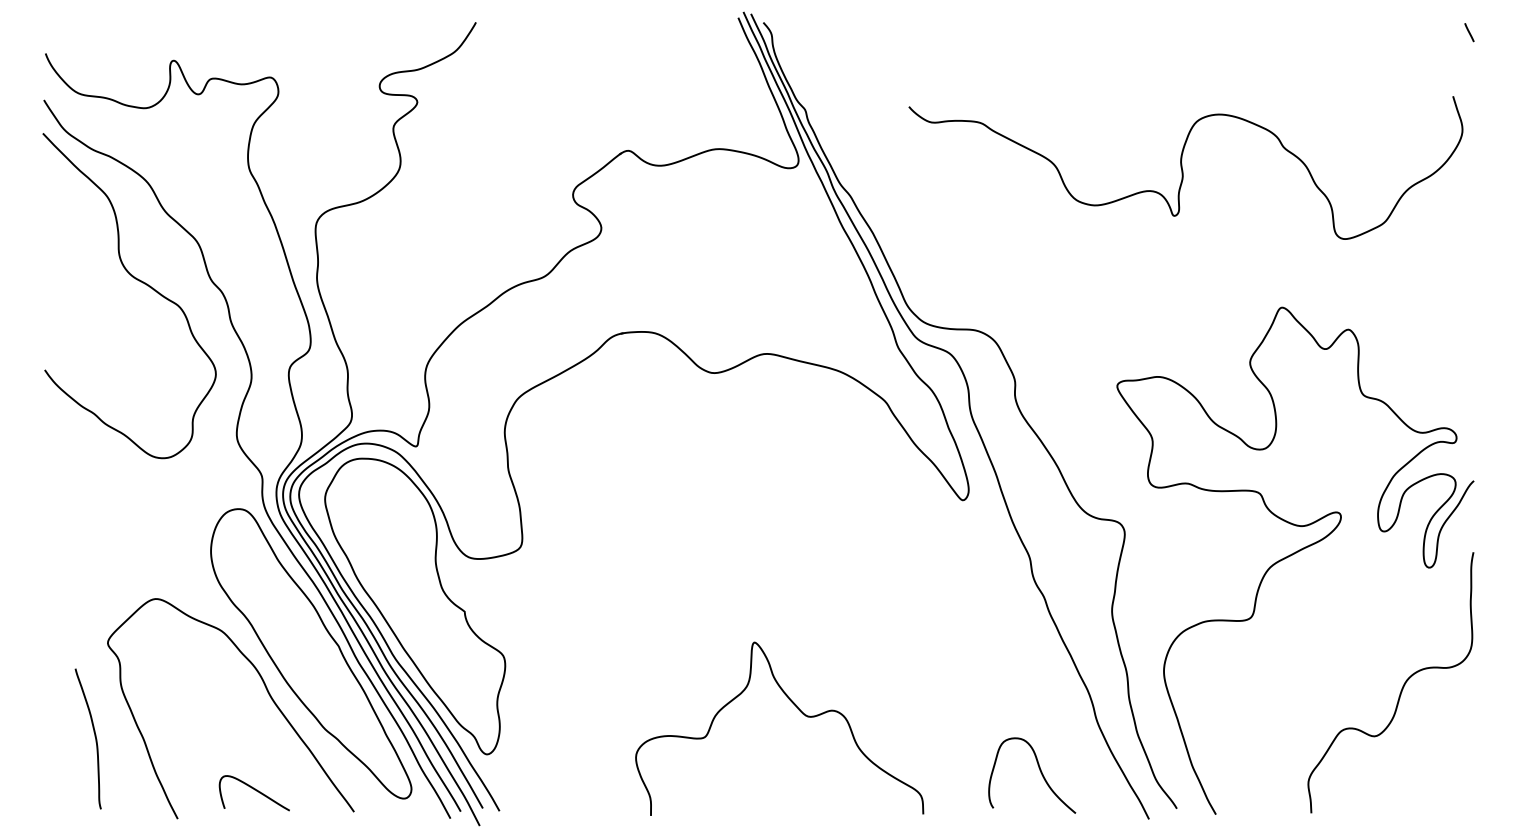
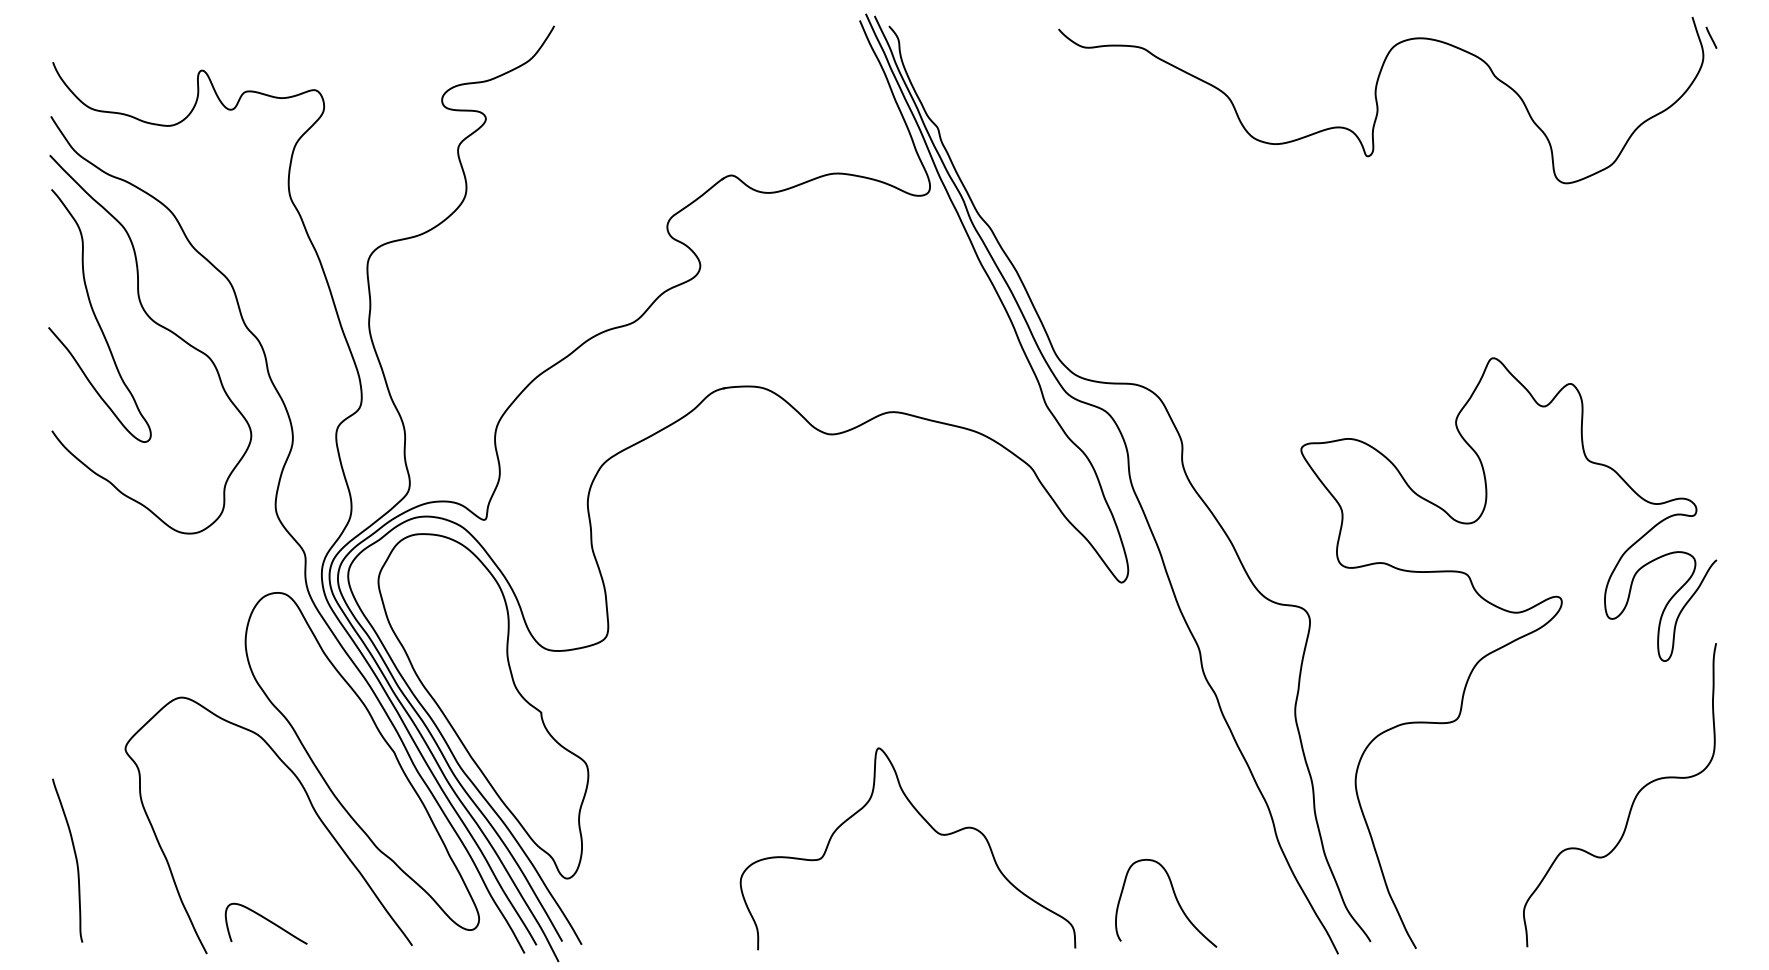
curve: (1182, 167) -> (1377, 100), moved
curve: (83, 271) -> (96, 316), added
curve: (95, 738) -> (75, 860), moved
curve: (1040, 772) -> (1175, 899), moved
curve: (254, 790) -> (266, 920), moved

